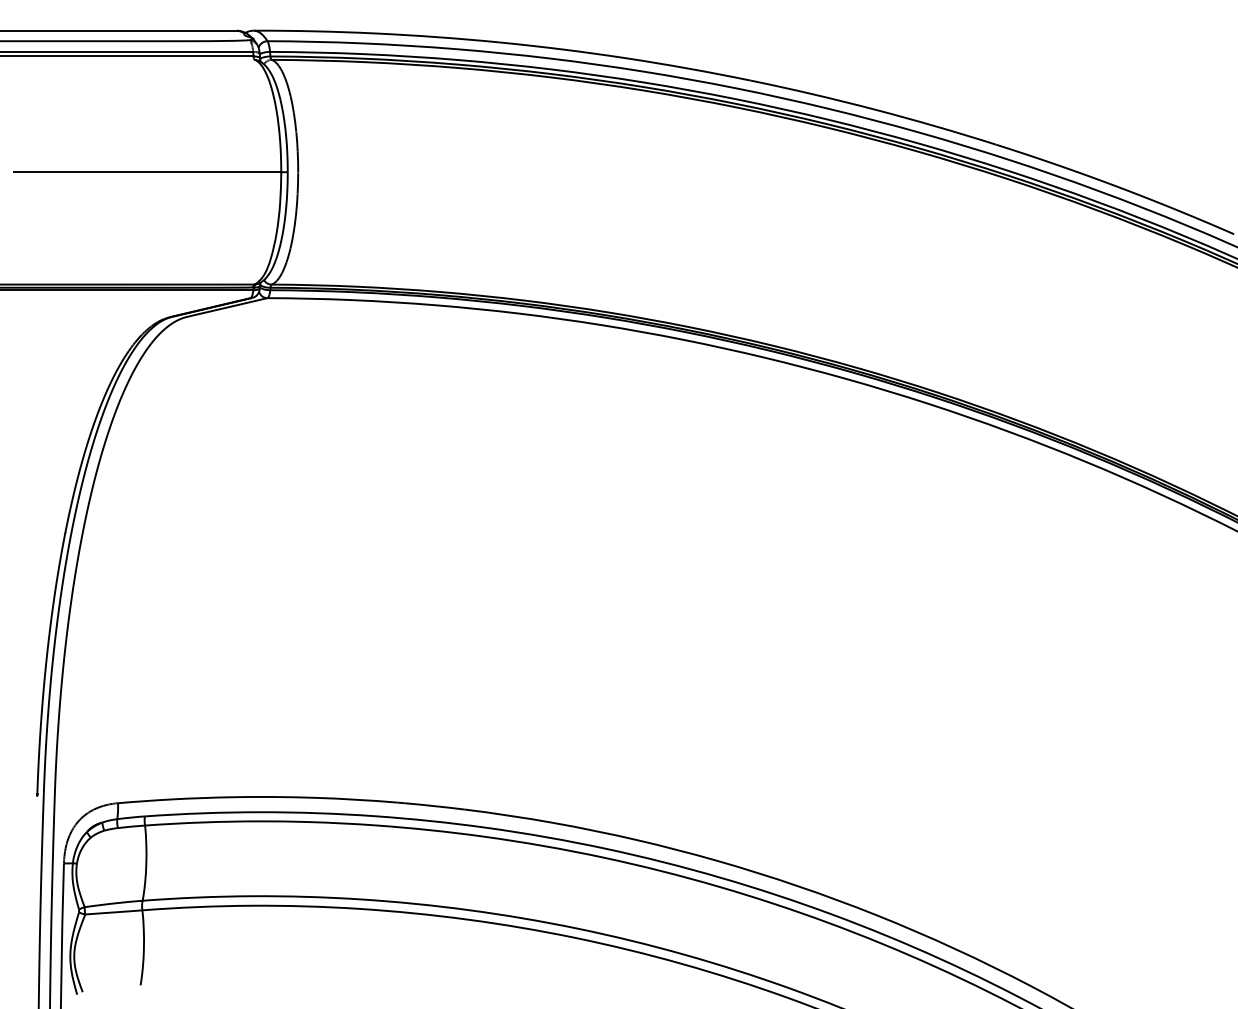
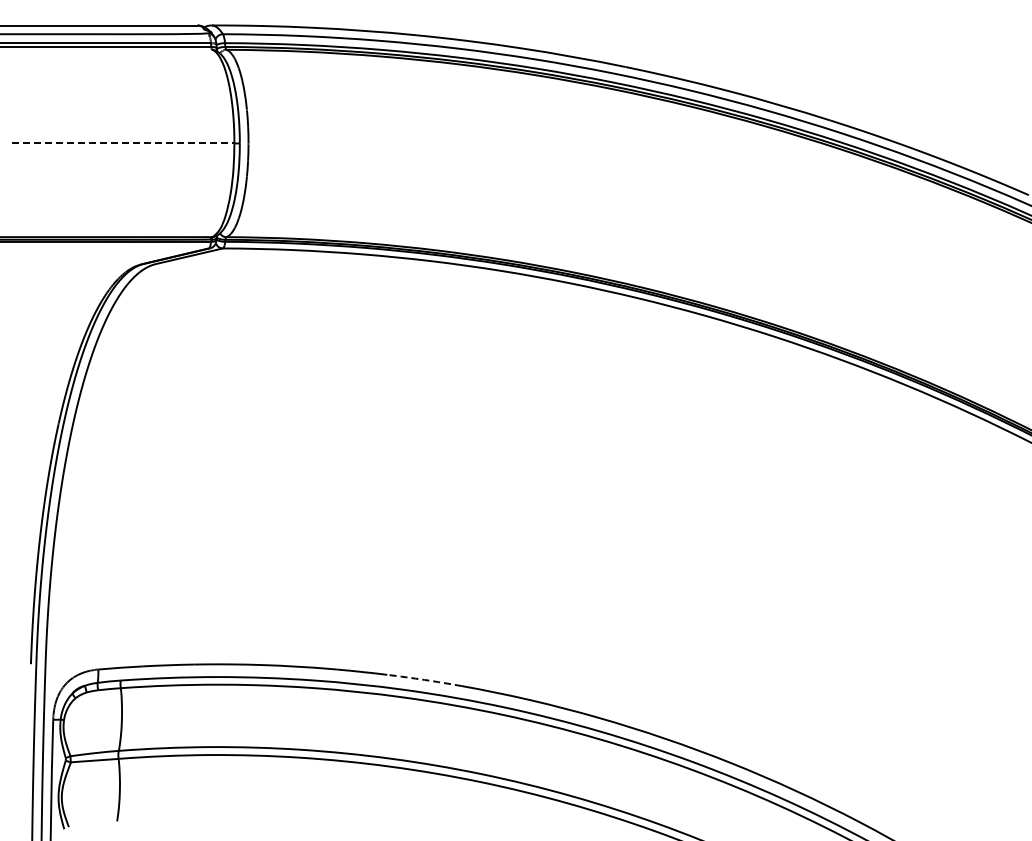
line: (148, 172) -> (123, 143), solid -> dashed
arc: (509, 815) -> (424, 679), solid -> dashed

